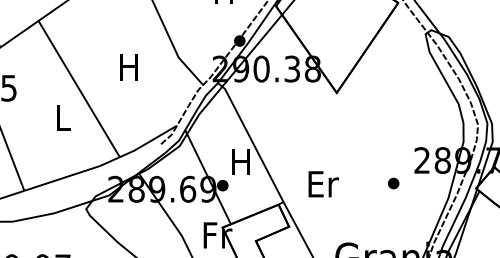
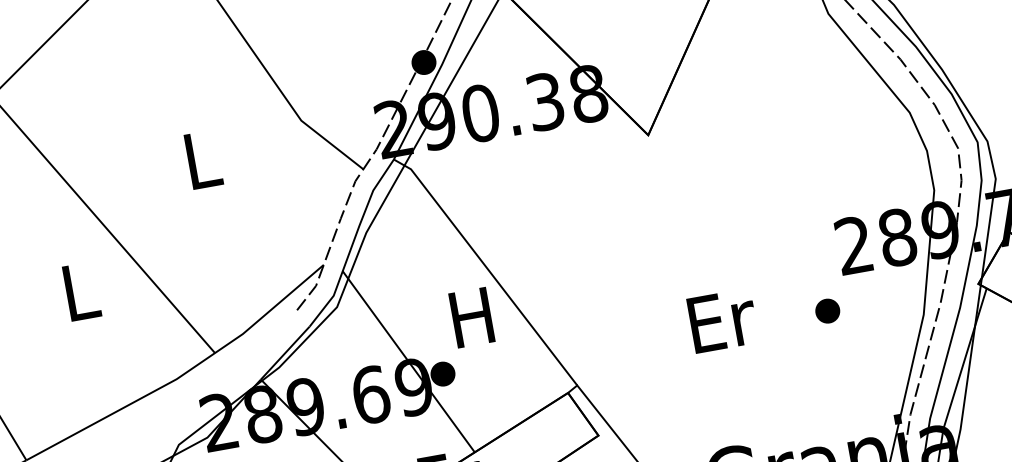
text: (128, 67) -> (199, 160), H -> L
part: (393, 183) -> (827, 311), moved
text: (323, 184) -> (722, 321), moved

